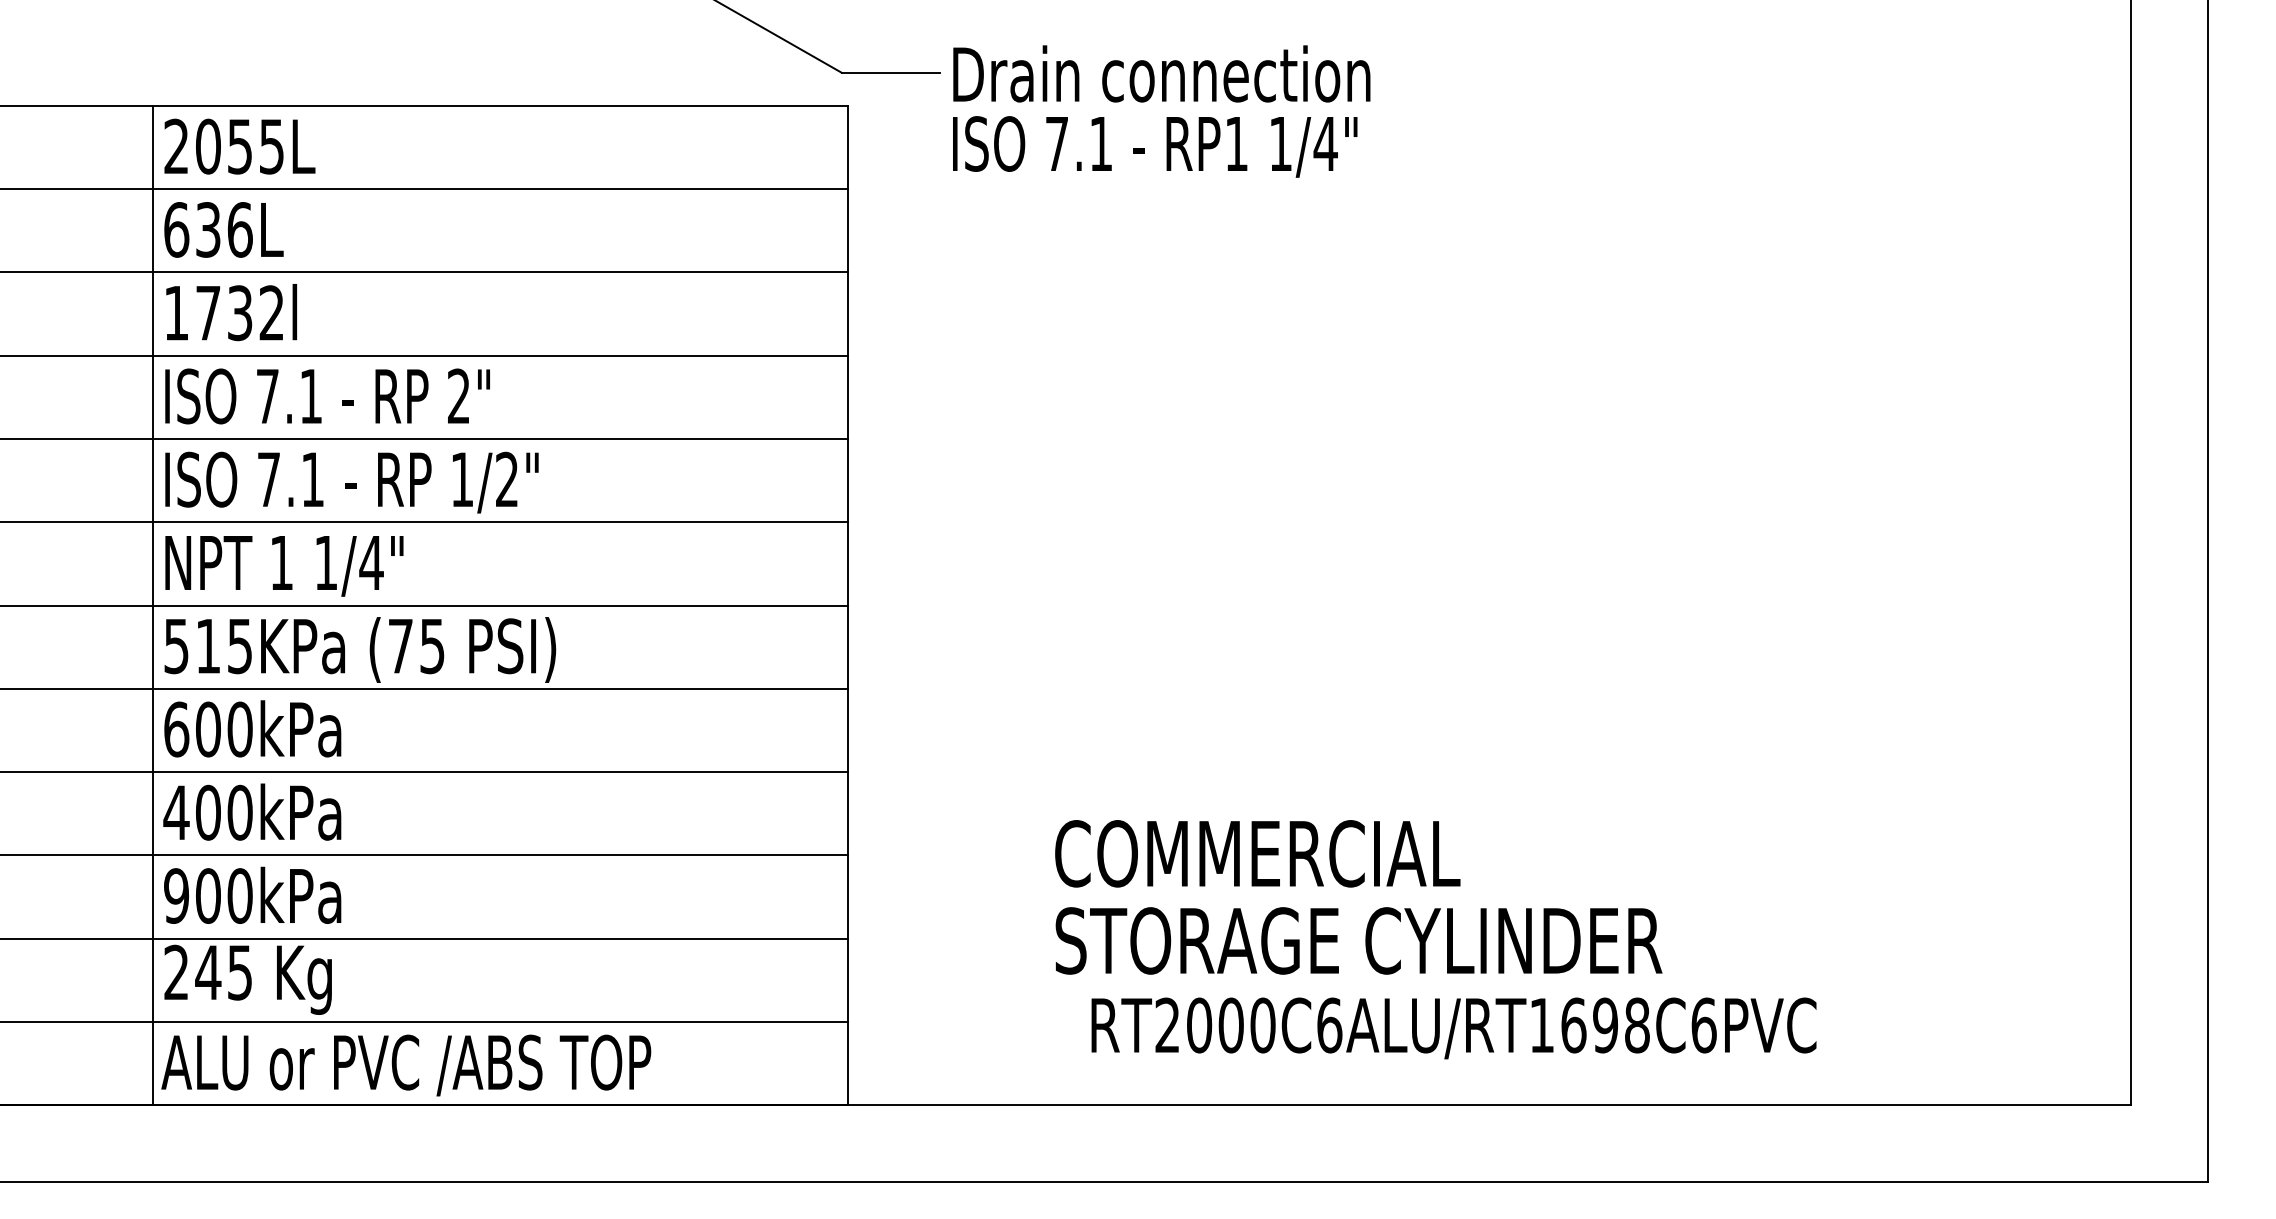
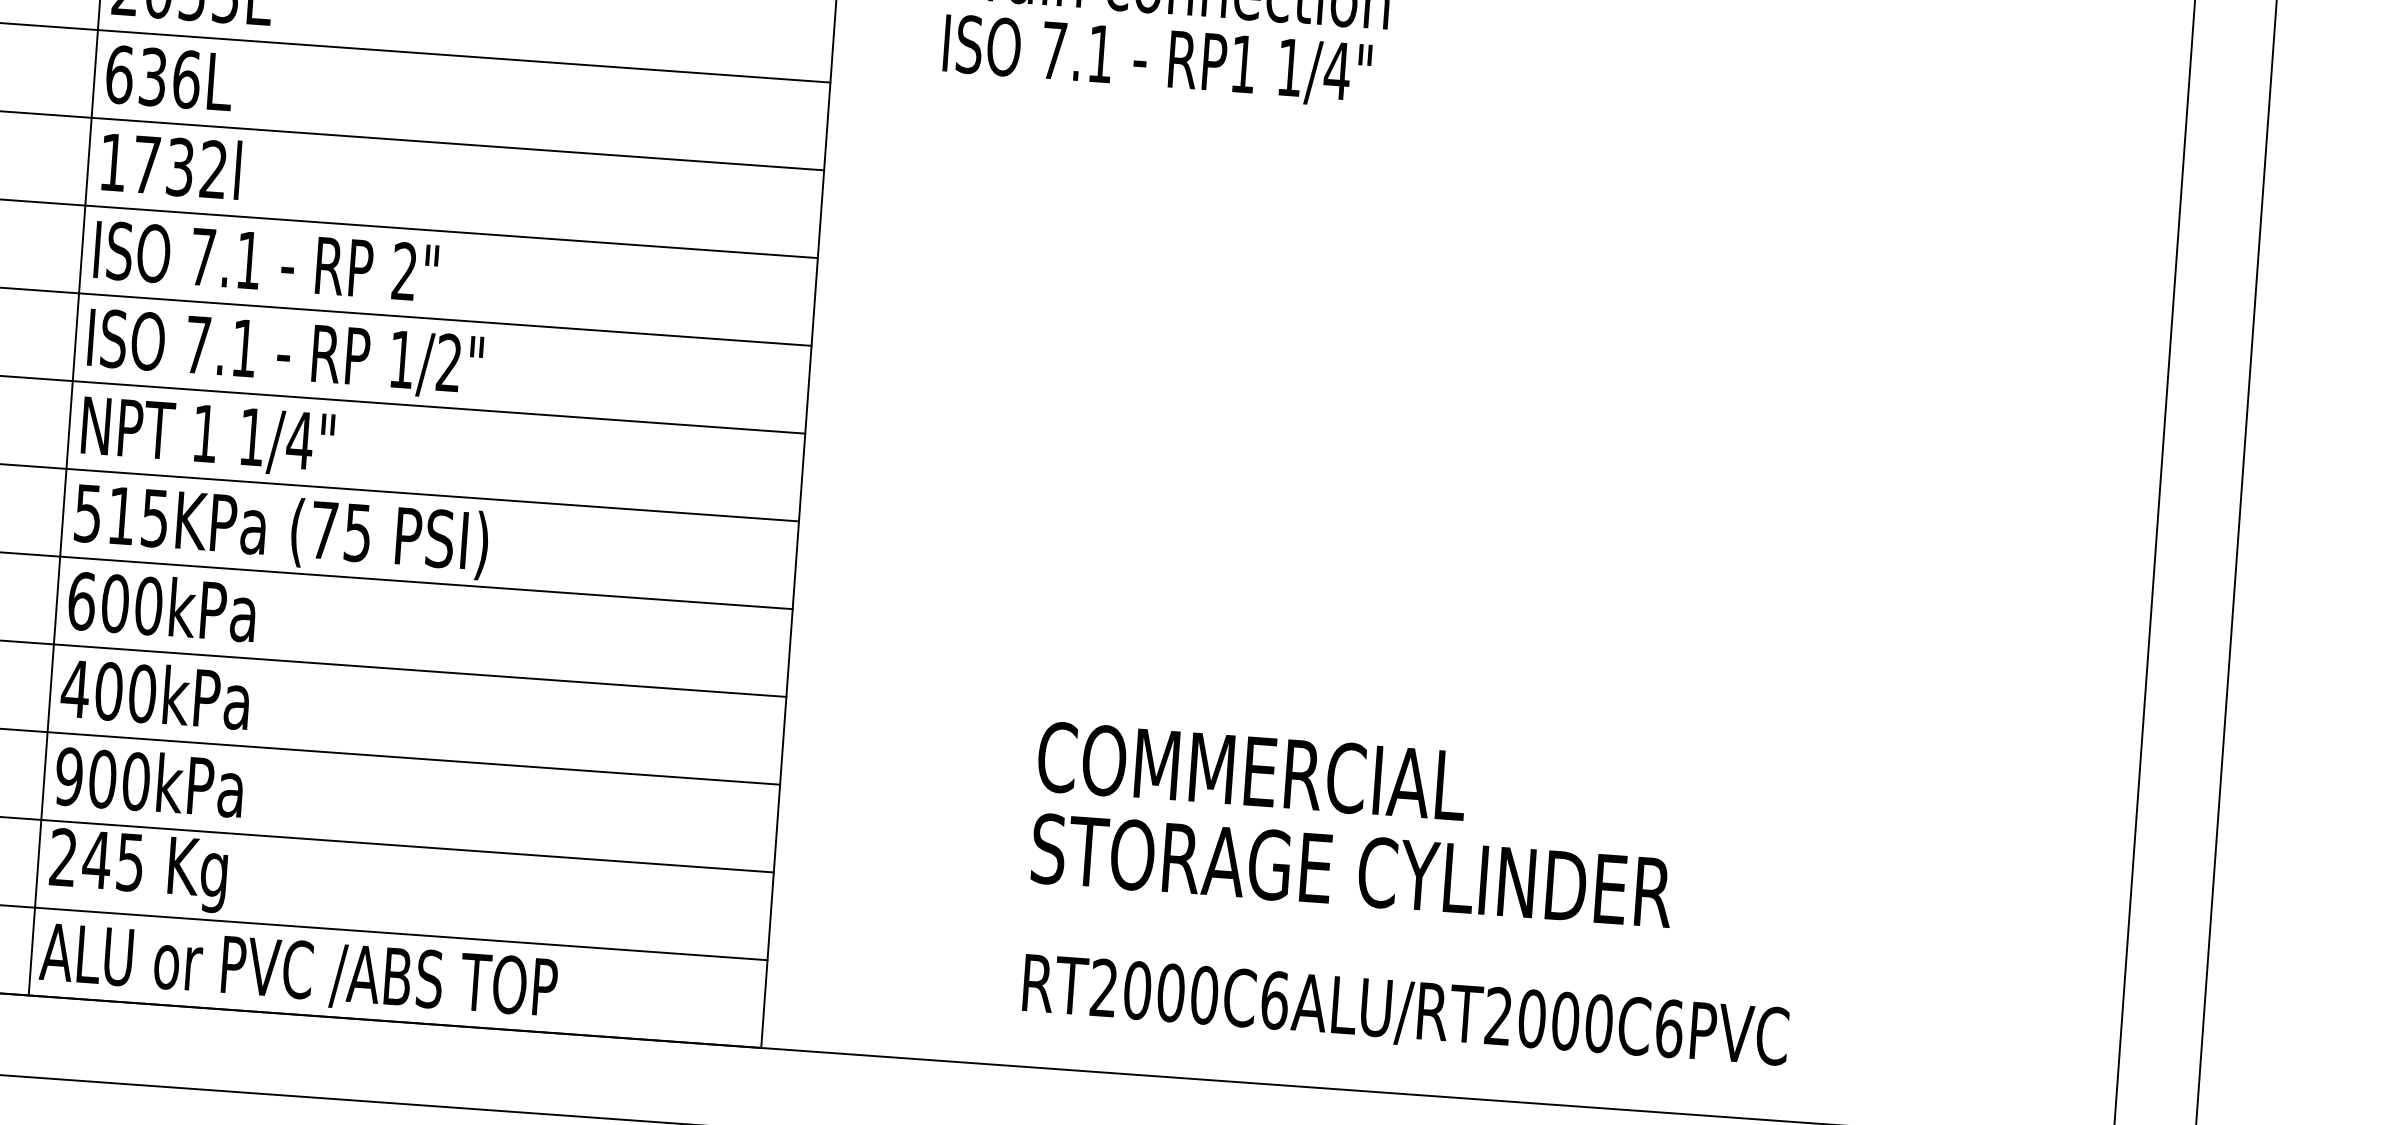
text: (1358, 897) -> (1355, 824), moved
text: (1589, 1025) -> (1548, 1020), RT2000C6ALU/RT1698C6PVC -> RT2000C6ALU/RT2000C6PVC

